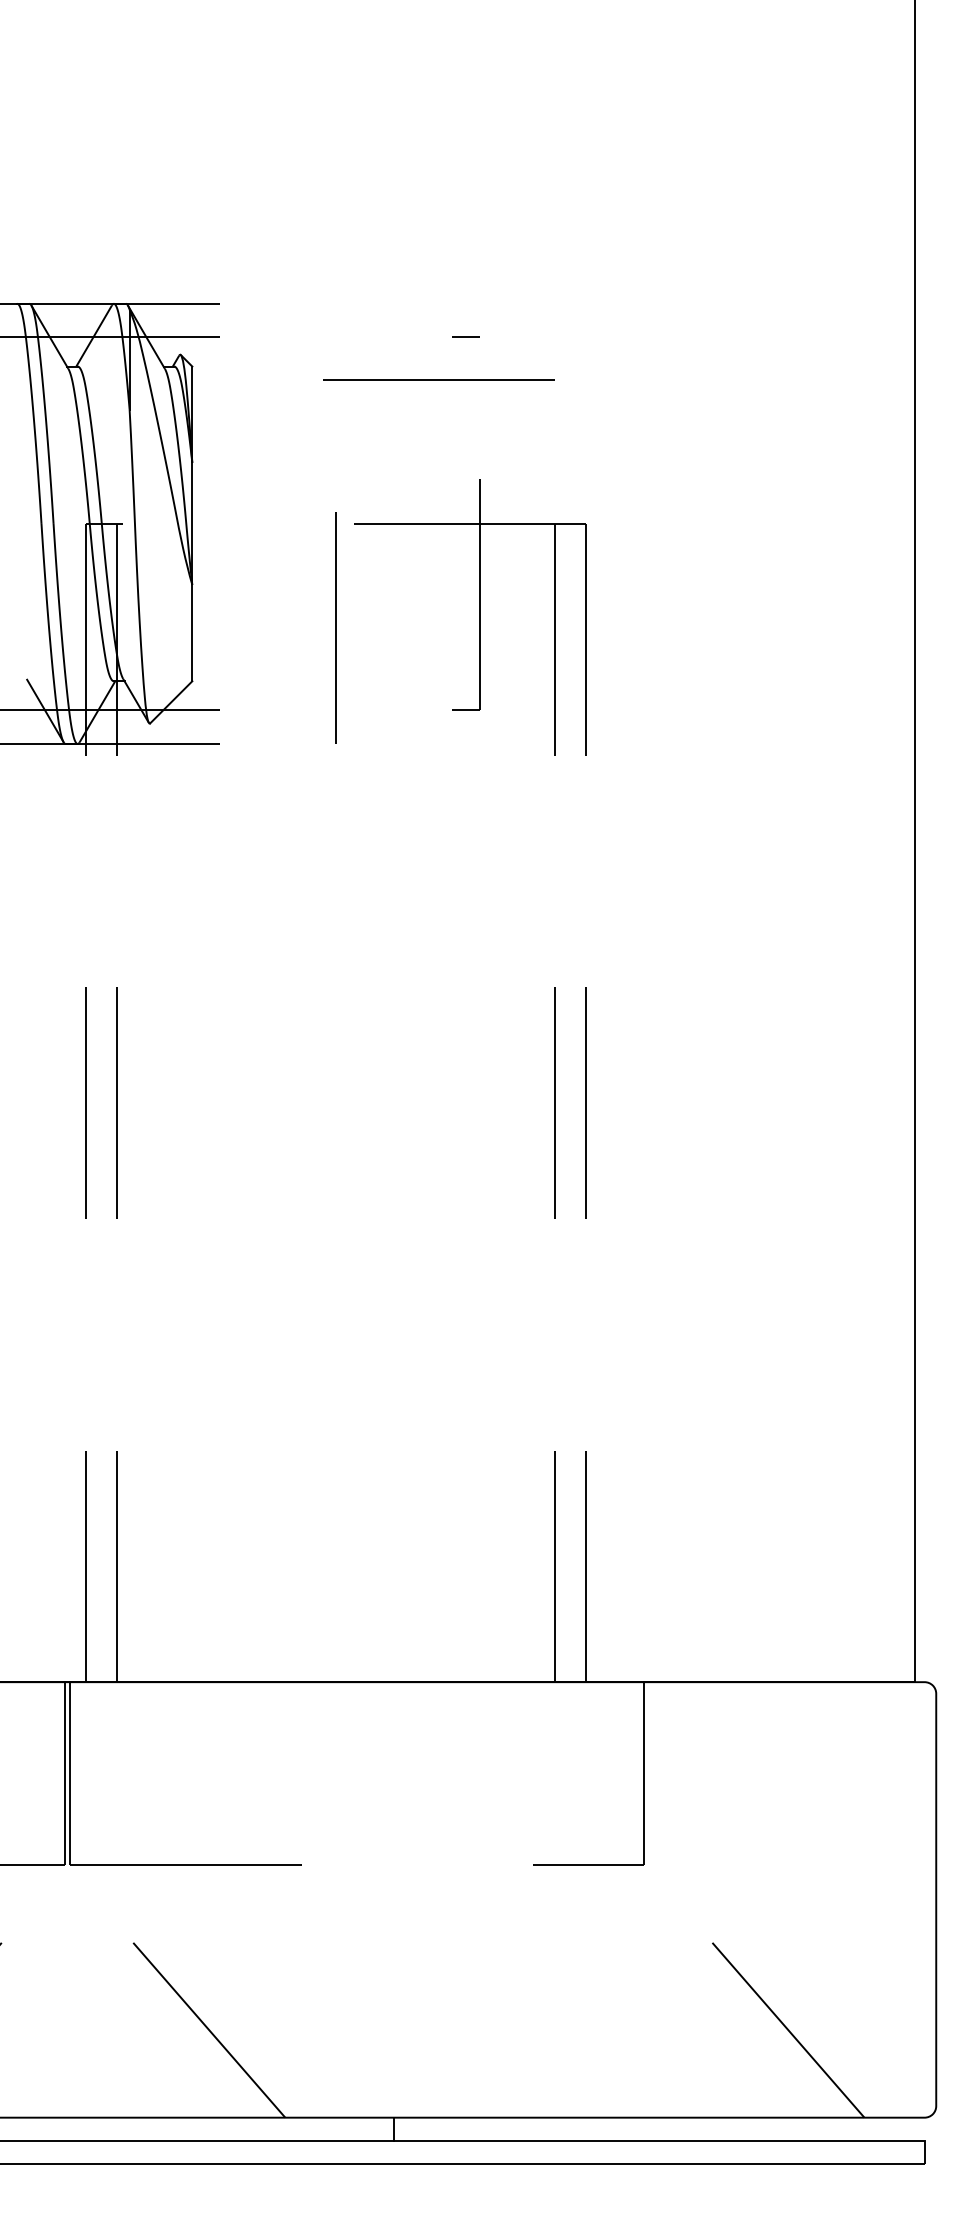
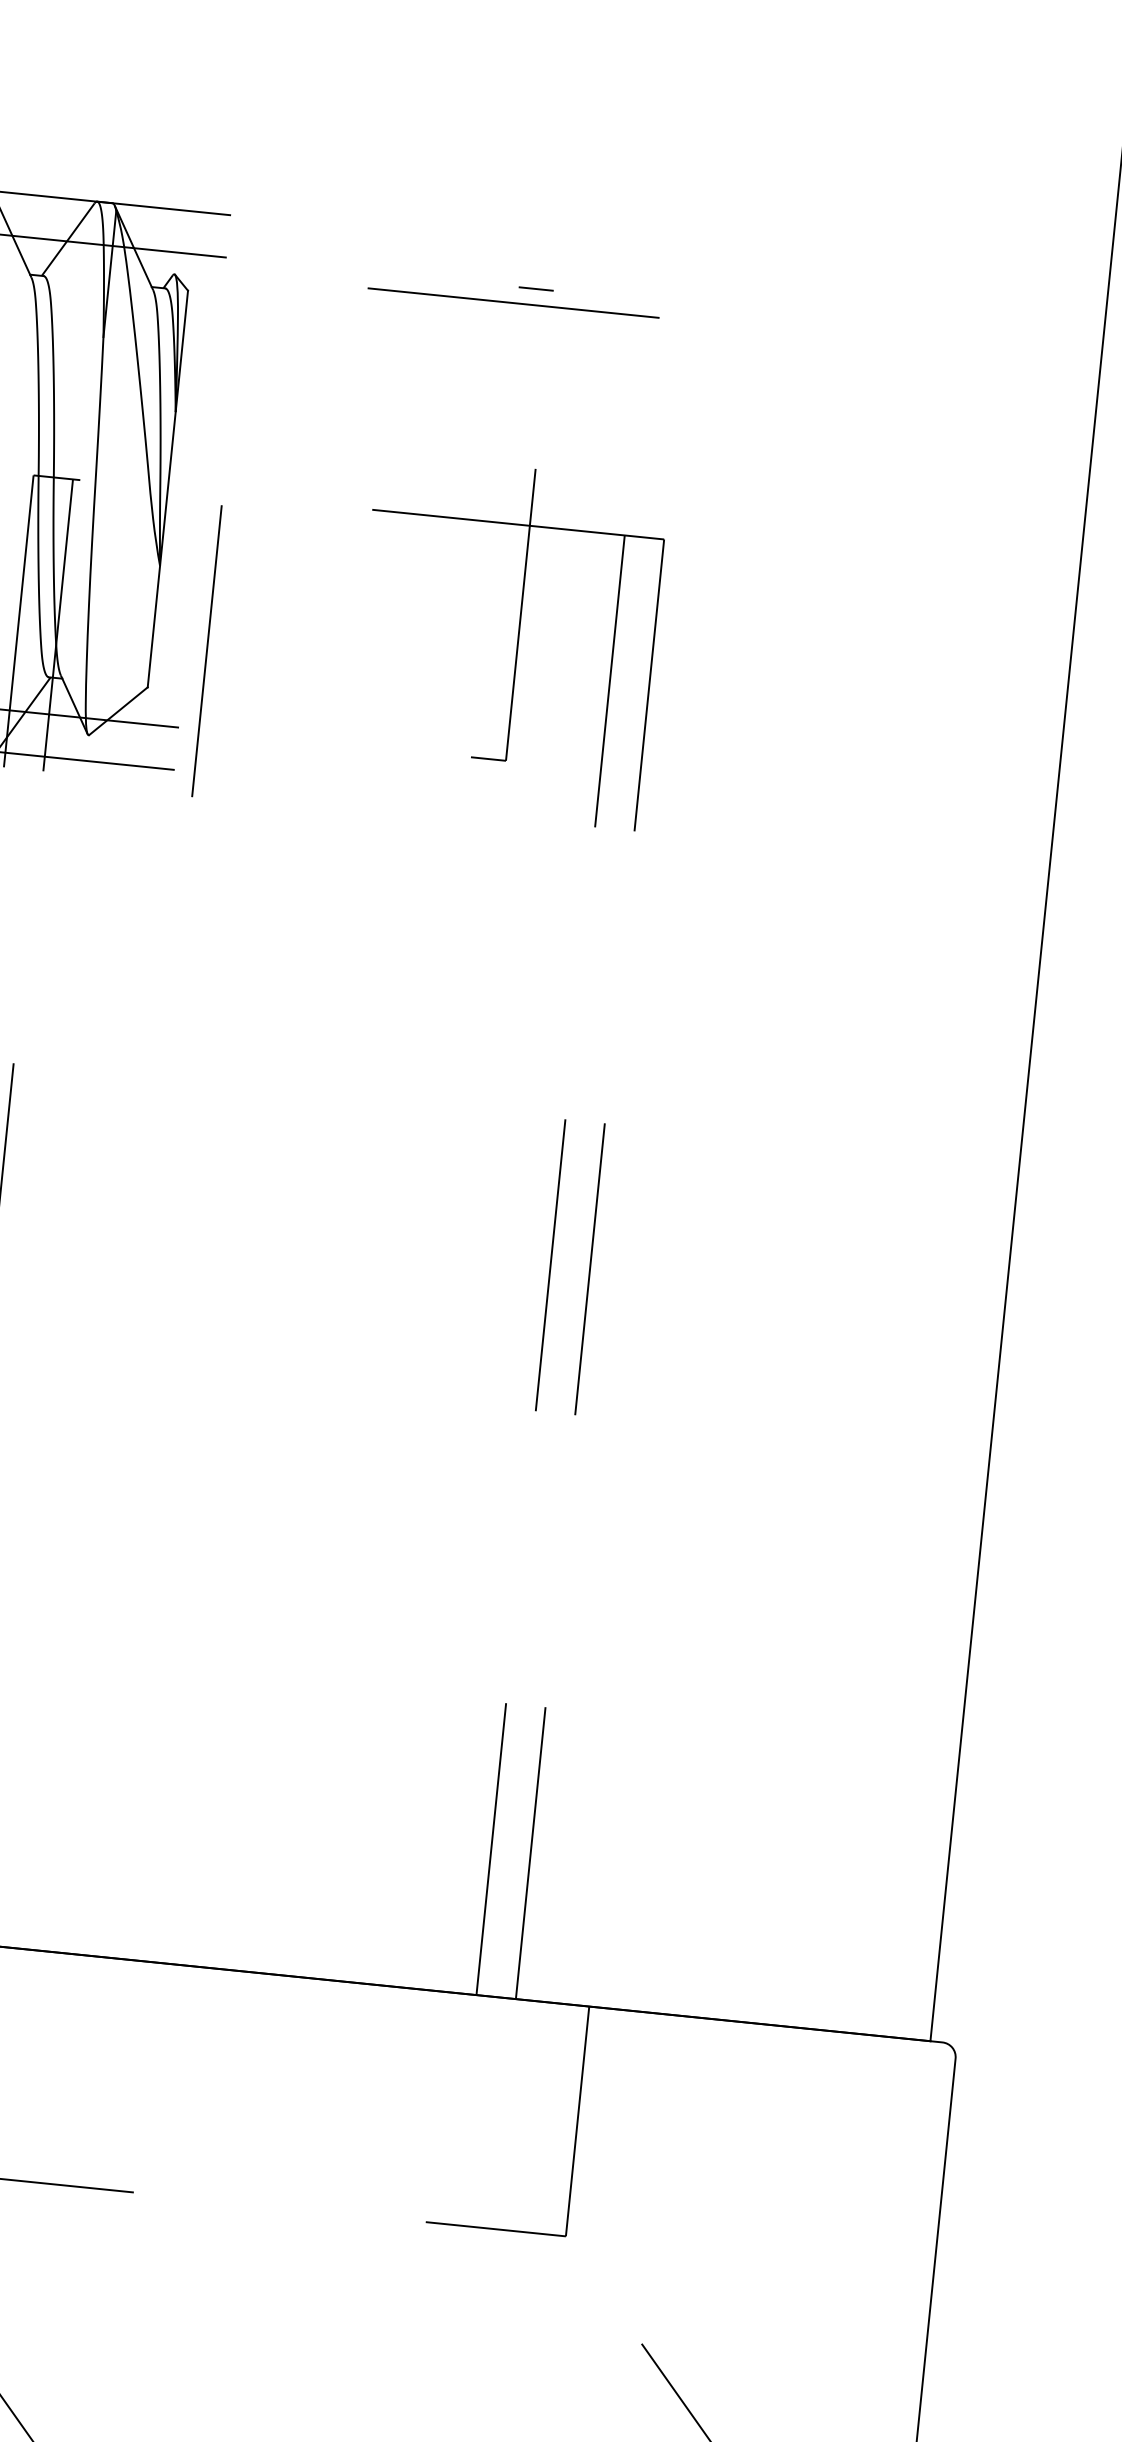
line: (438, 379) -> (513, 302), moved
line: (335, 627) -> (206, 650), moved

